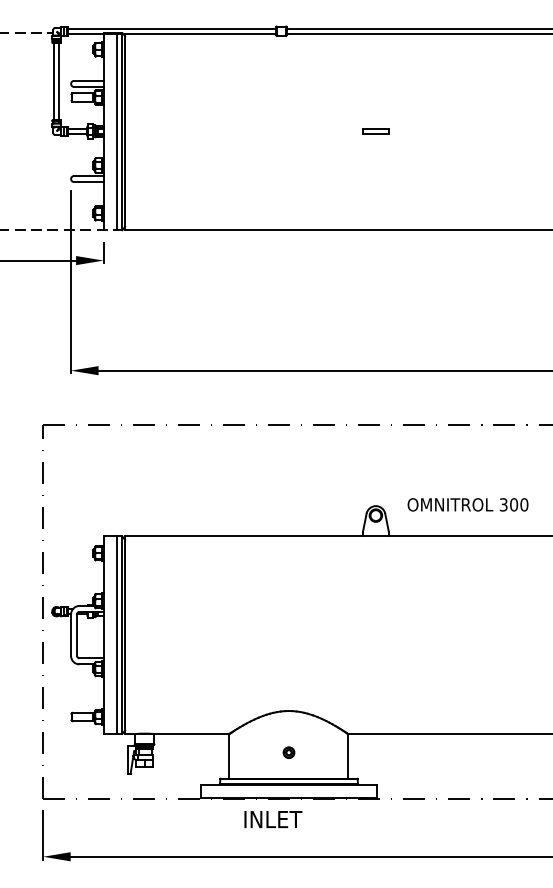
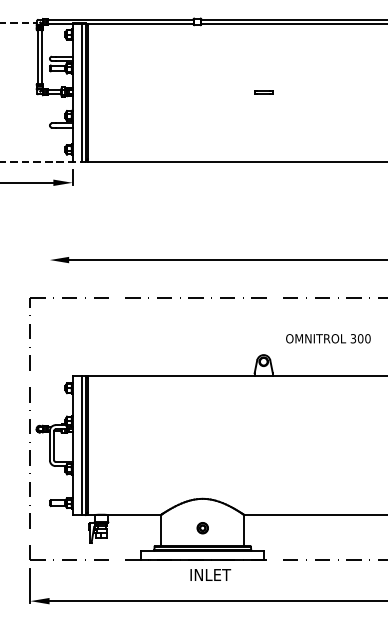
line: (71, 282) -> (50, 198), removed
text: (467, 504) -> (328, 338), moved
part: (288, 752) -> (202, 527), size x1.4
text: (273, 819) -> (210, 574), moved

